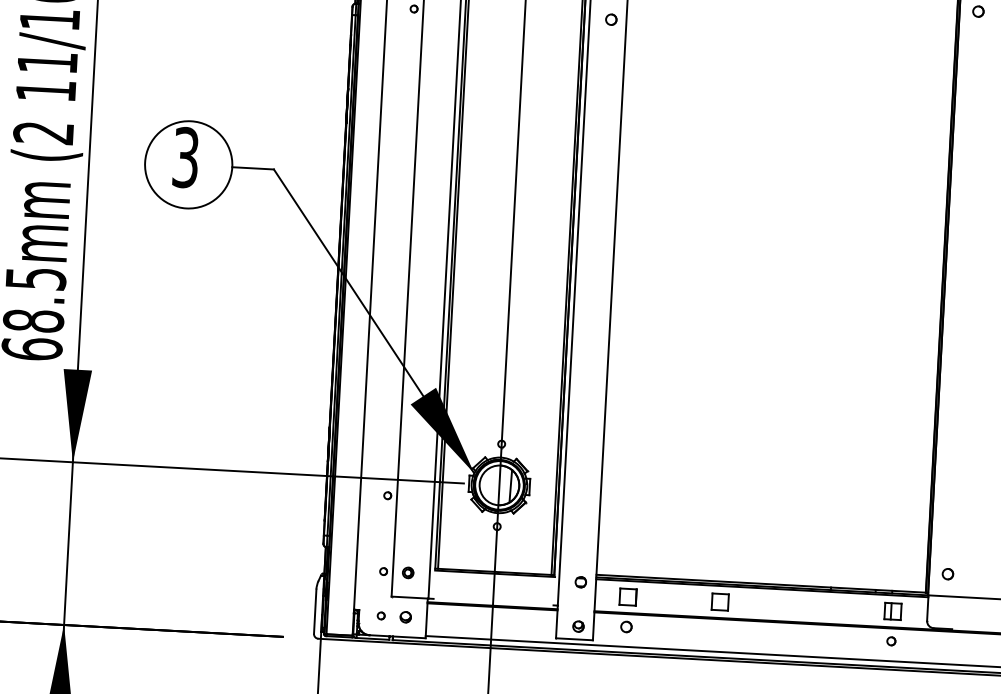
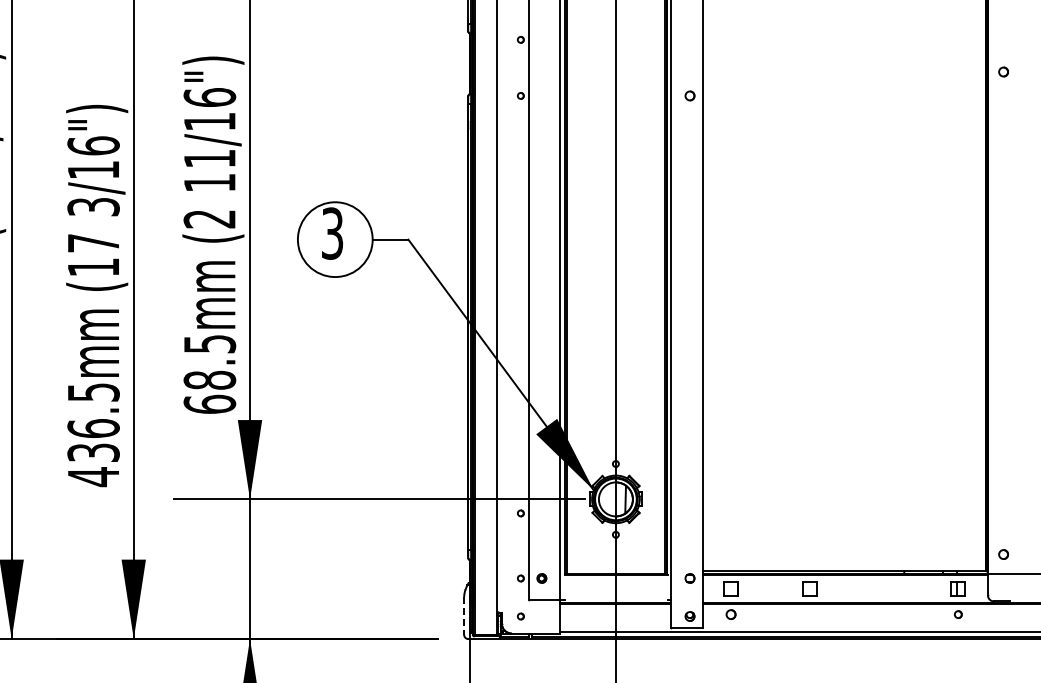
line: (315, 612) -> (464, 616), solid -> dashed
part: (405, 617) -> (541, 616), removed

